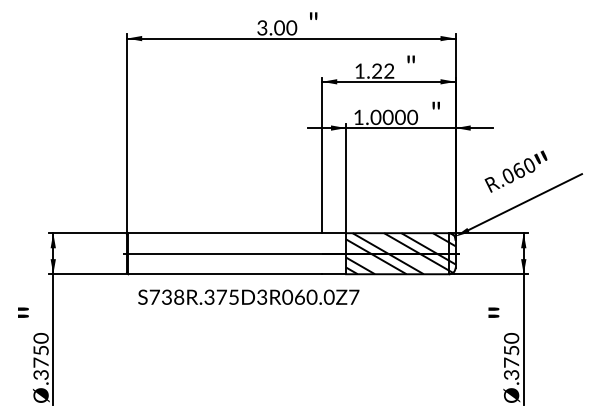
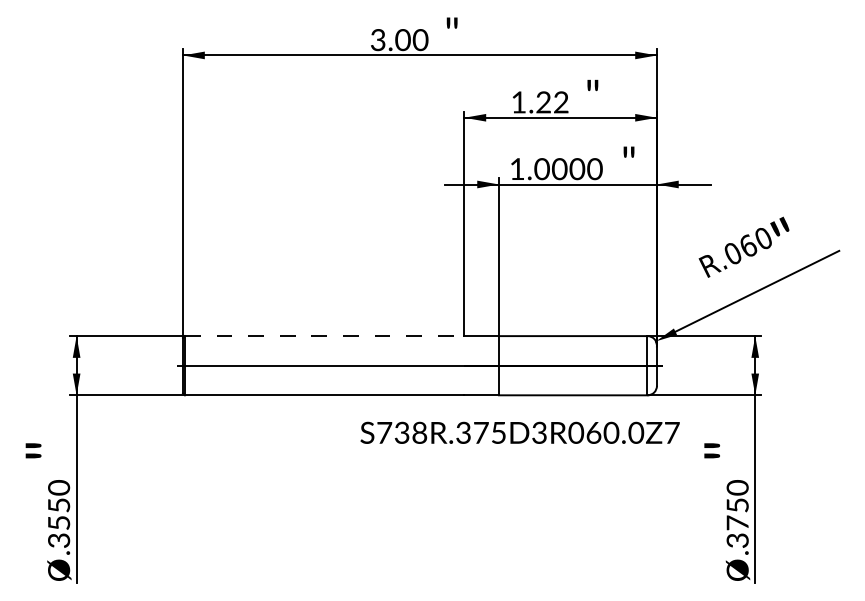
line: (225, 233) -> (325, 336), solid -> dashed
hatch: (400, 253) -> (577, 365), removed
text: (248, 296) -> (519, 431), moved
text: (40, 362) -> (58, 522), .3750 -> .3550

